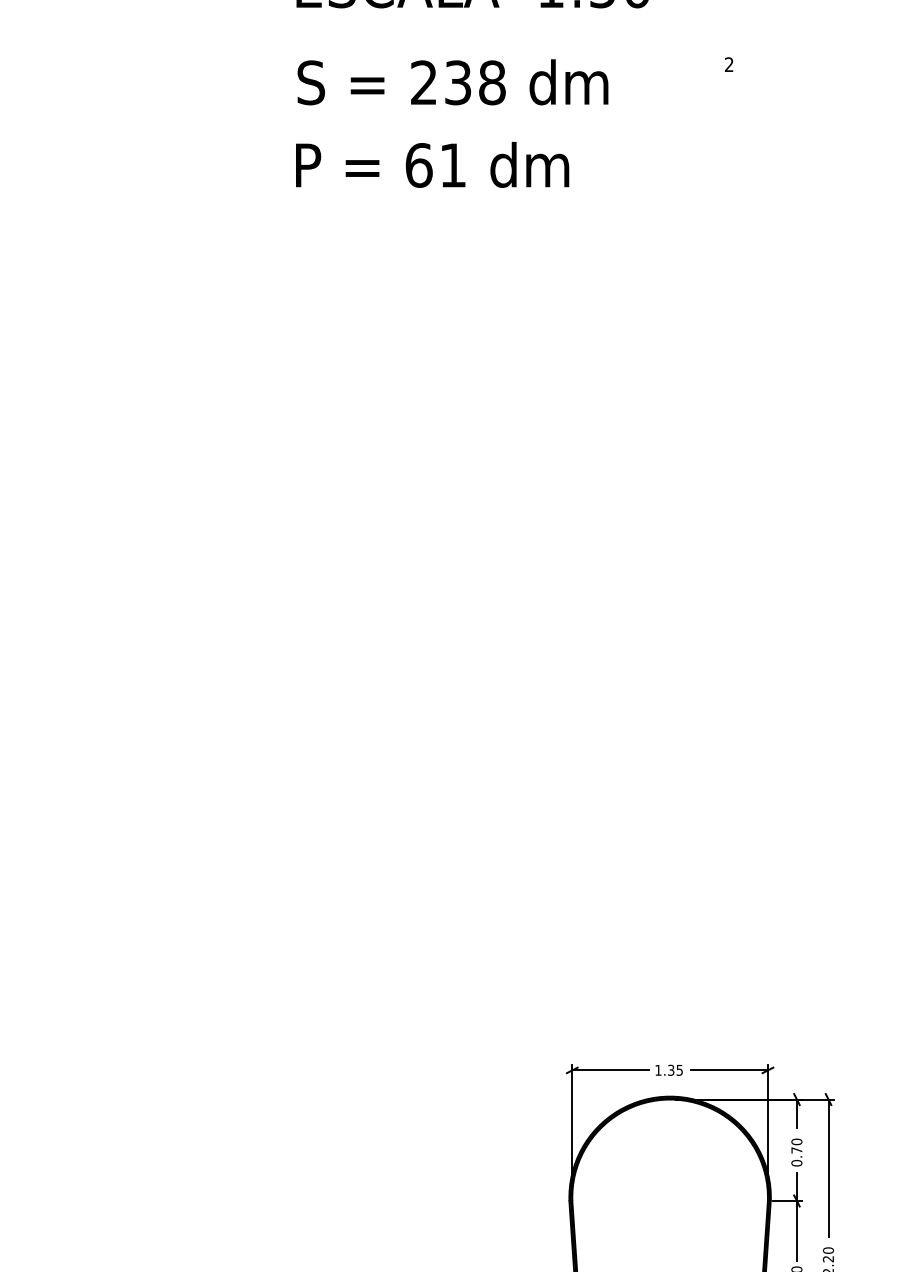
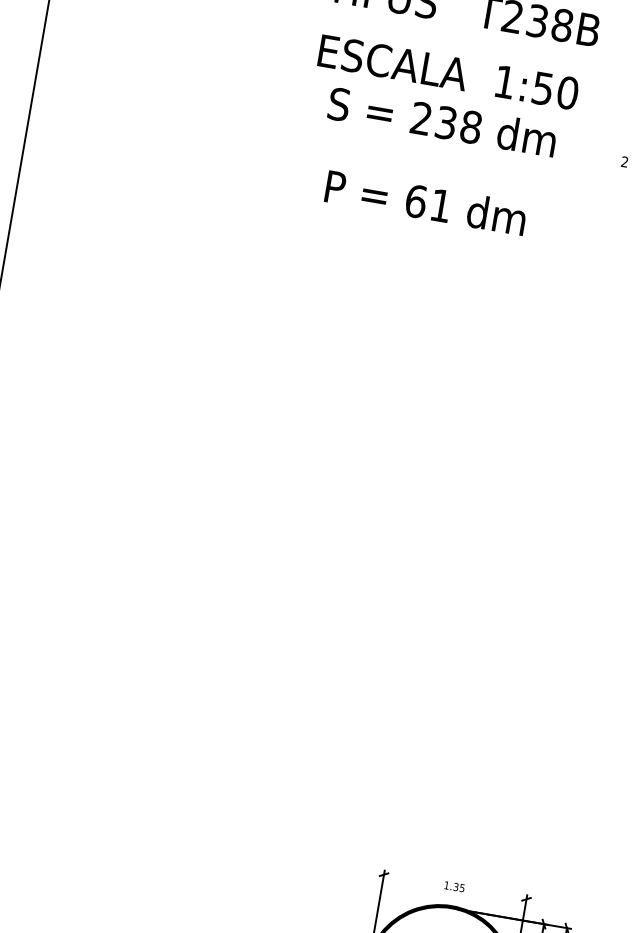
text: (452, 82) -> (442, 122), moved
text: (432, 164) -> (426, 202), moved
line: (610, 1070) -> (411, 879), removed
line: (729, 1070) -> (498, 894), removed

